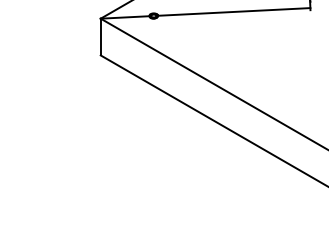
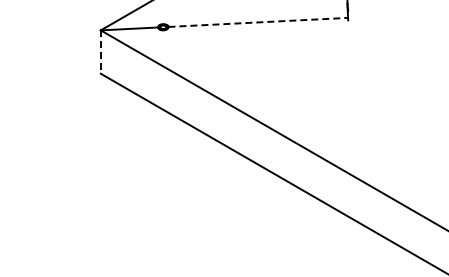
line: (234, 12) -> (258, 22), solid -> dashed
line: (100, 37) -> (100, 52), solid -> dashed

